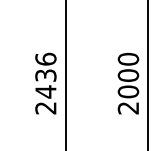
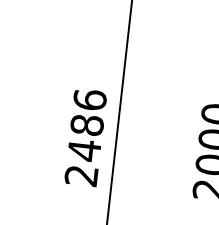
text: (45, 75) -> (86, 125), 2436 -> 2486

